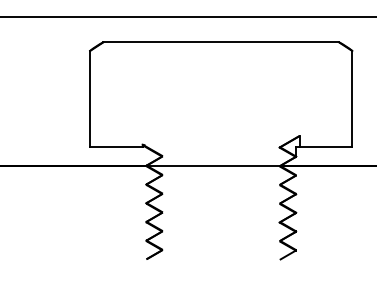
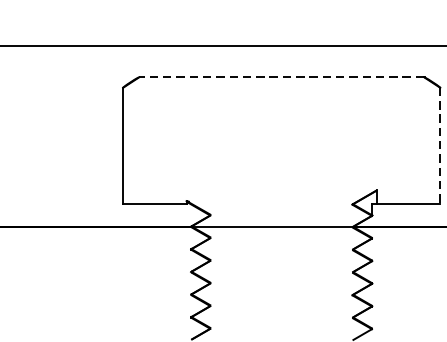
line: (221, 42) -> (282, 77), solid -> dashed
line: (352, 99) -> (440, 146), solid -> dashed

